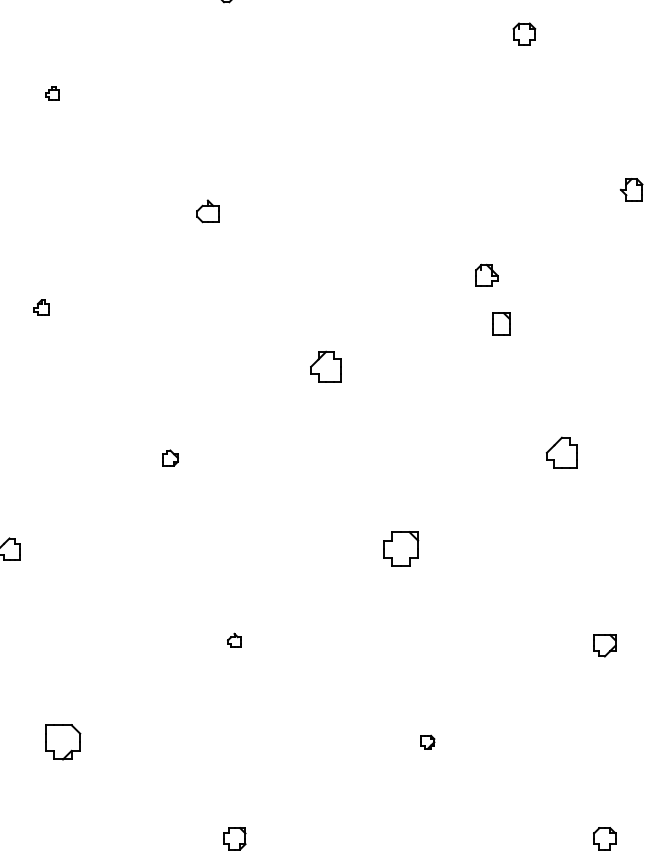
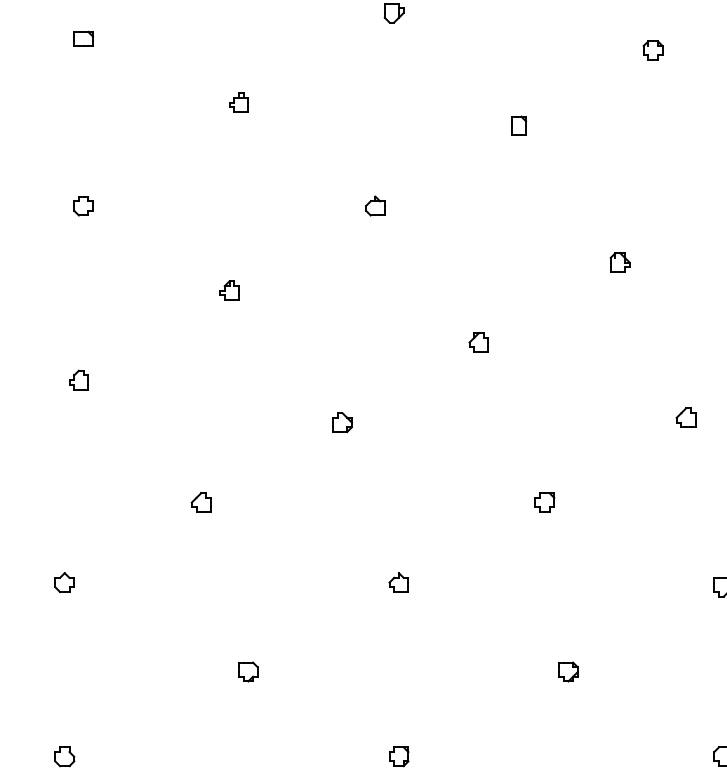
part: (51, 93) -> (238, 102), size x1.67
part: (41, 307) -> (229, 290), size x1.43
part: (502, 323) -> (519, 125), moved
part: (325, 366) -> (478, 342), size x0.71
part: (561, 452) -> (685, 417), size x0.71
part: (170, 457) -> (342, 422), size x1.43
part: (400, 549) -> (544, 502), size x0.62
part: (234, 640) -> (398, 582), size x1.67
part: (63, 741) -> (248, 671), size x0.62
part: (427, 741) -> (568, 671), size x1.67

